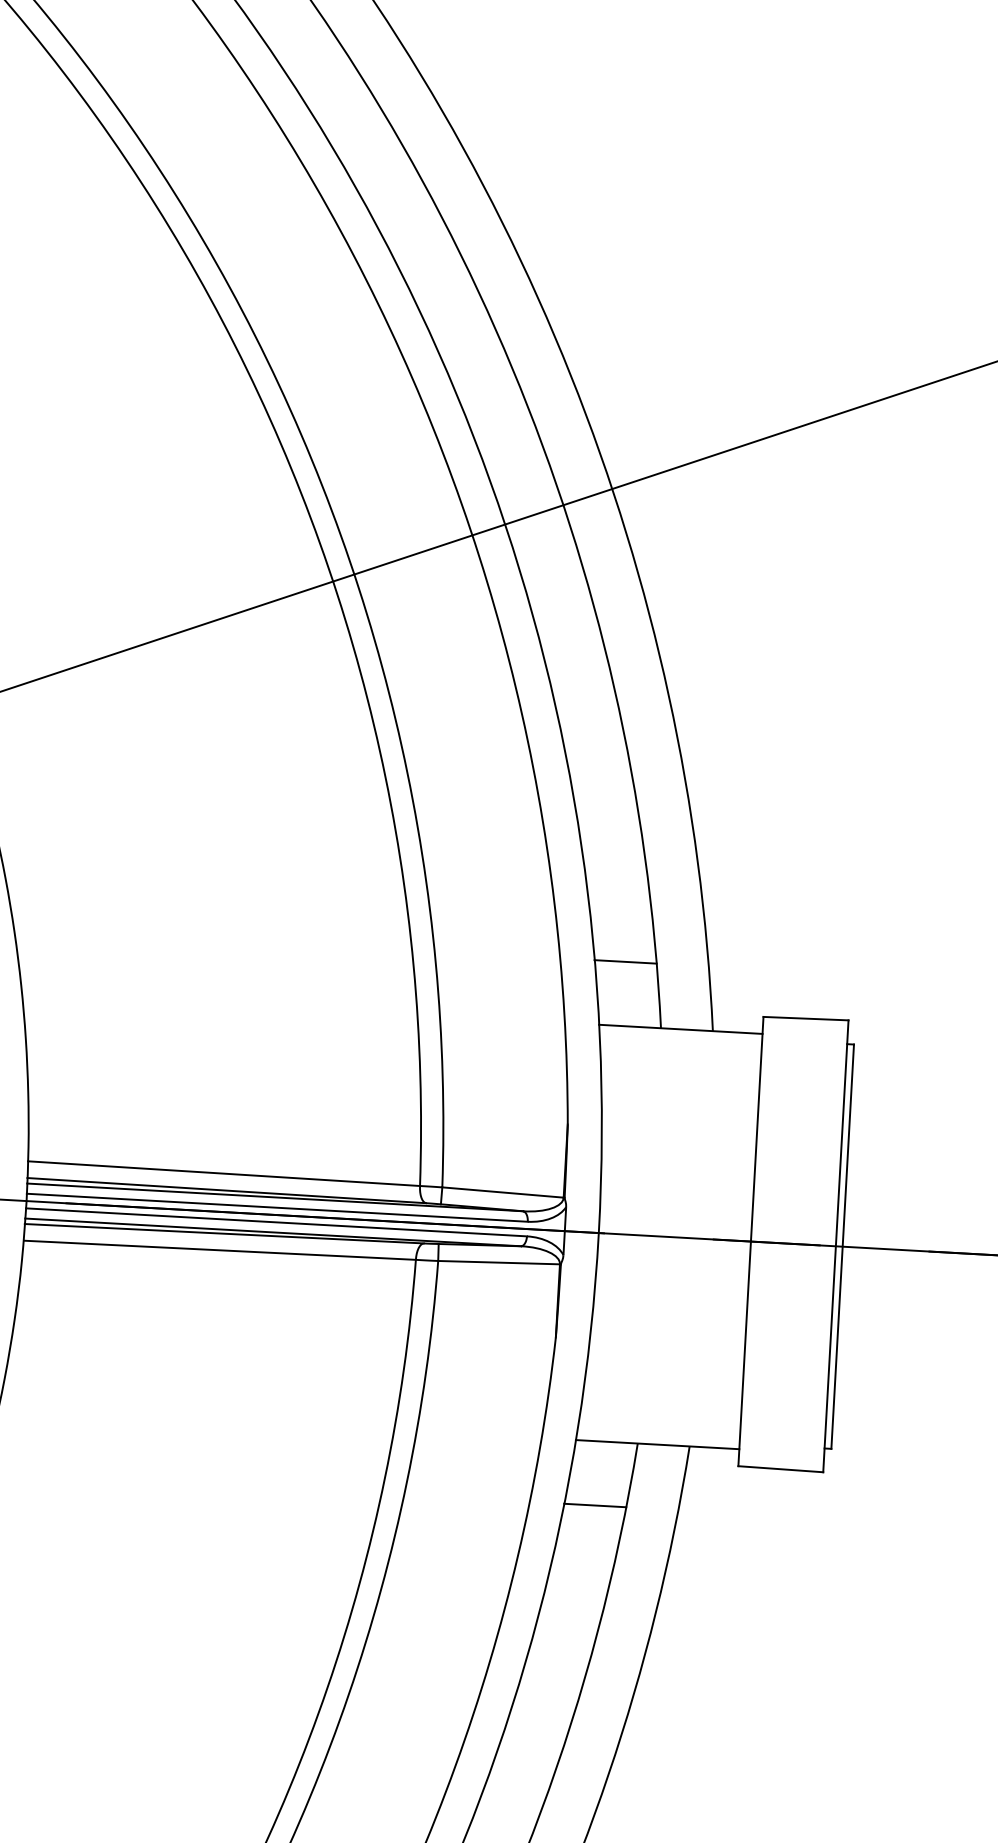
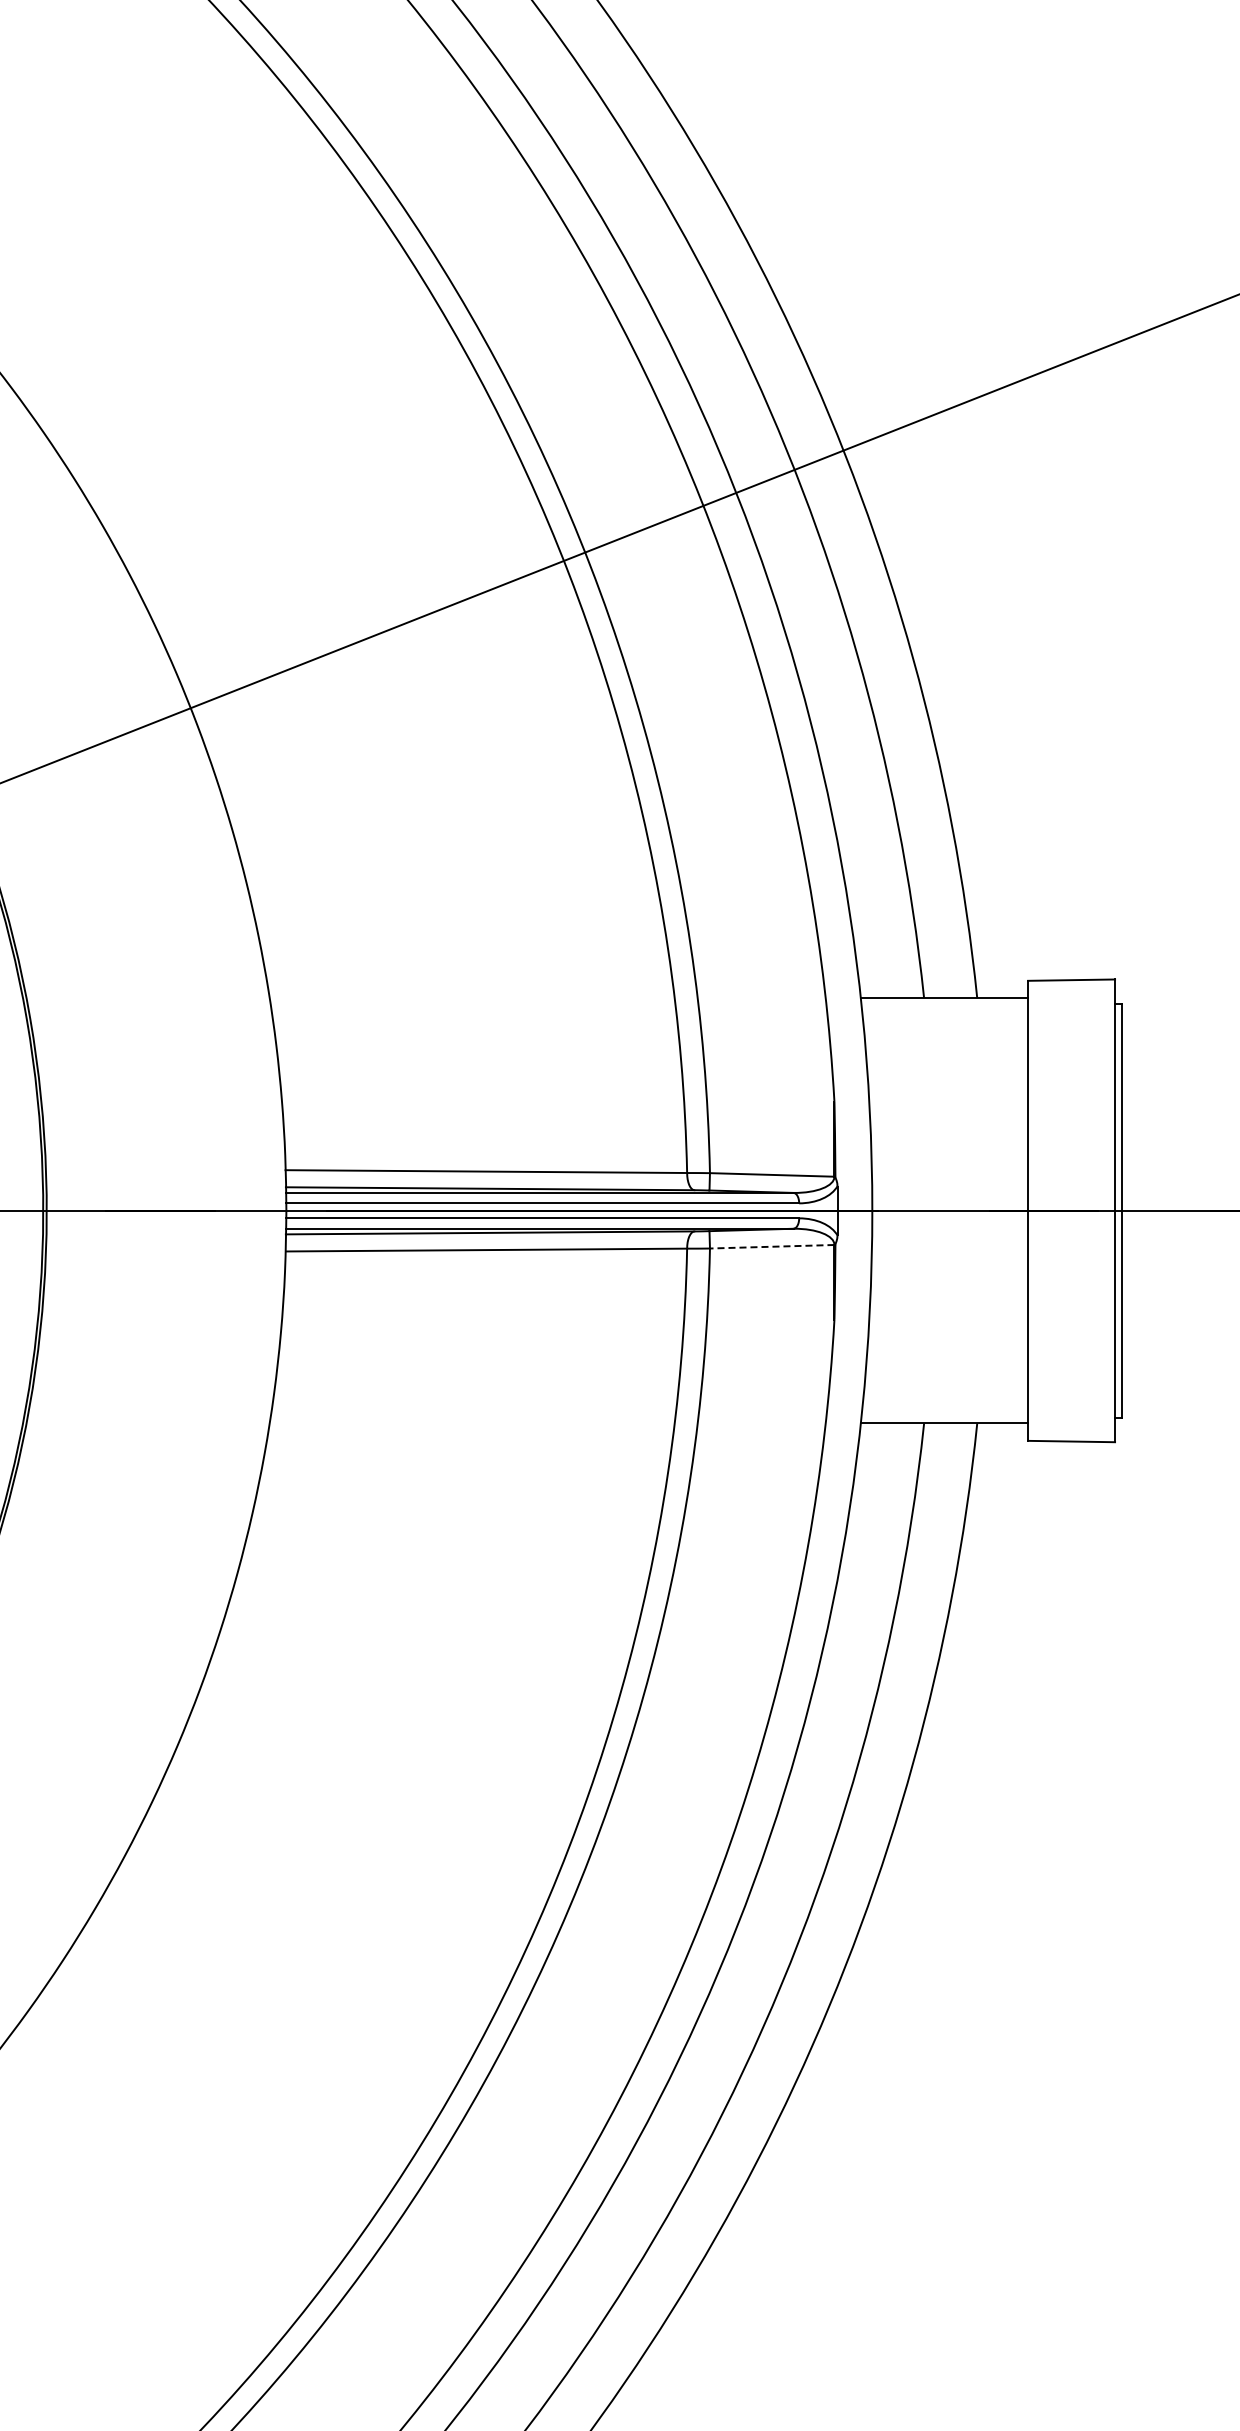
line: (625, 961) -> (884, 932), removed
line: (498, 1262) -> (771, 1246), solid -> dashed
line: (595, 1505) -> (884, 1489), removed

